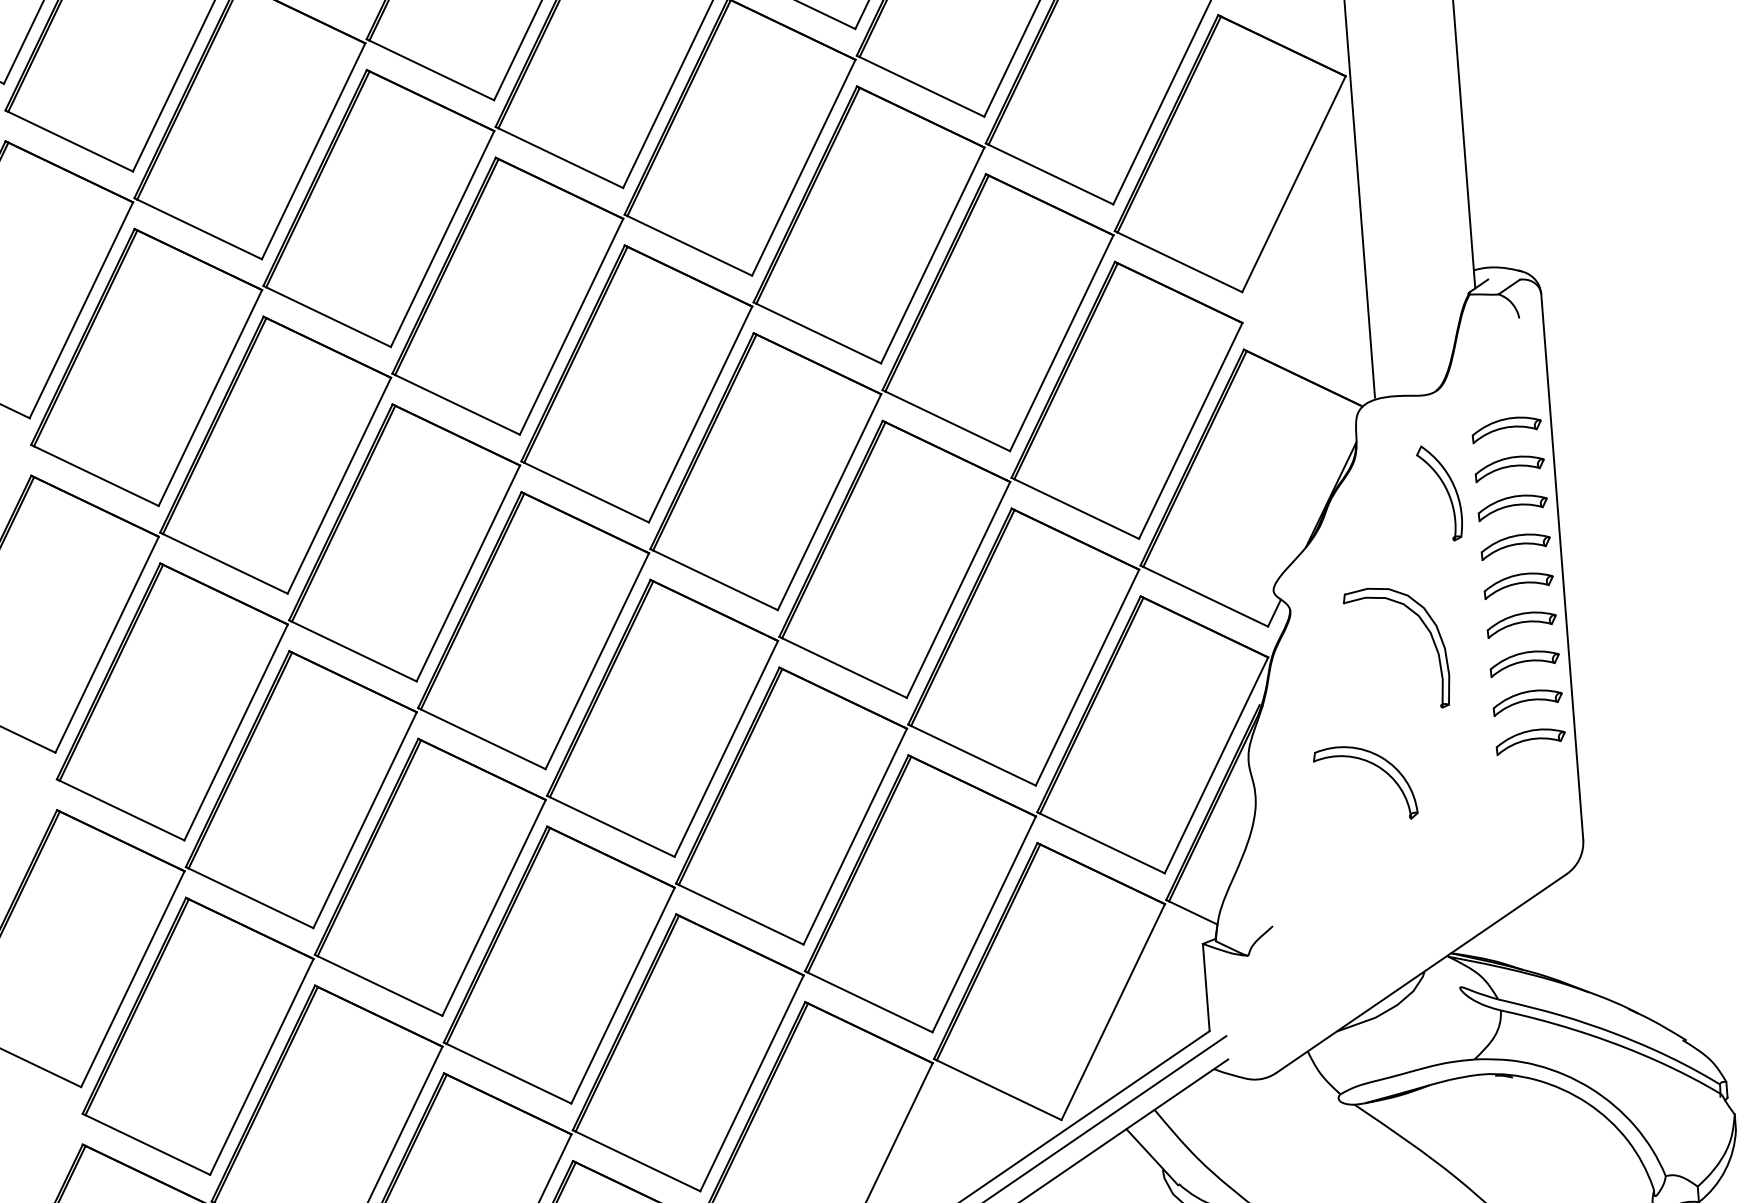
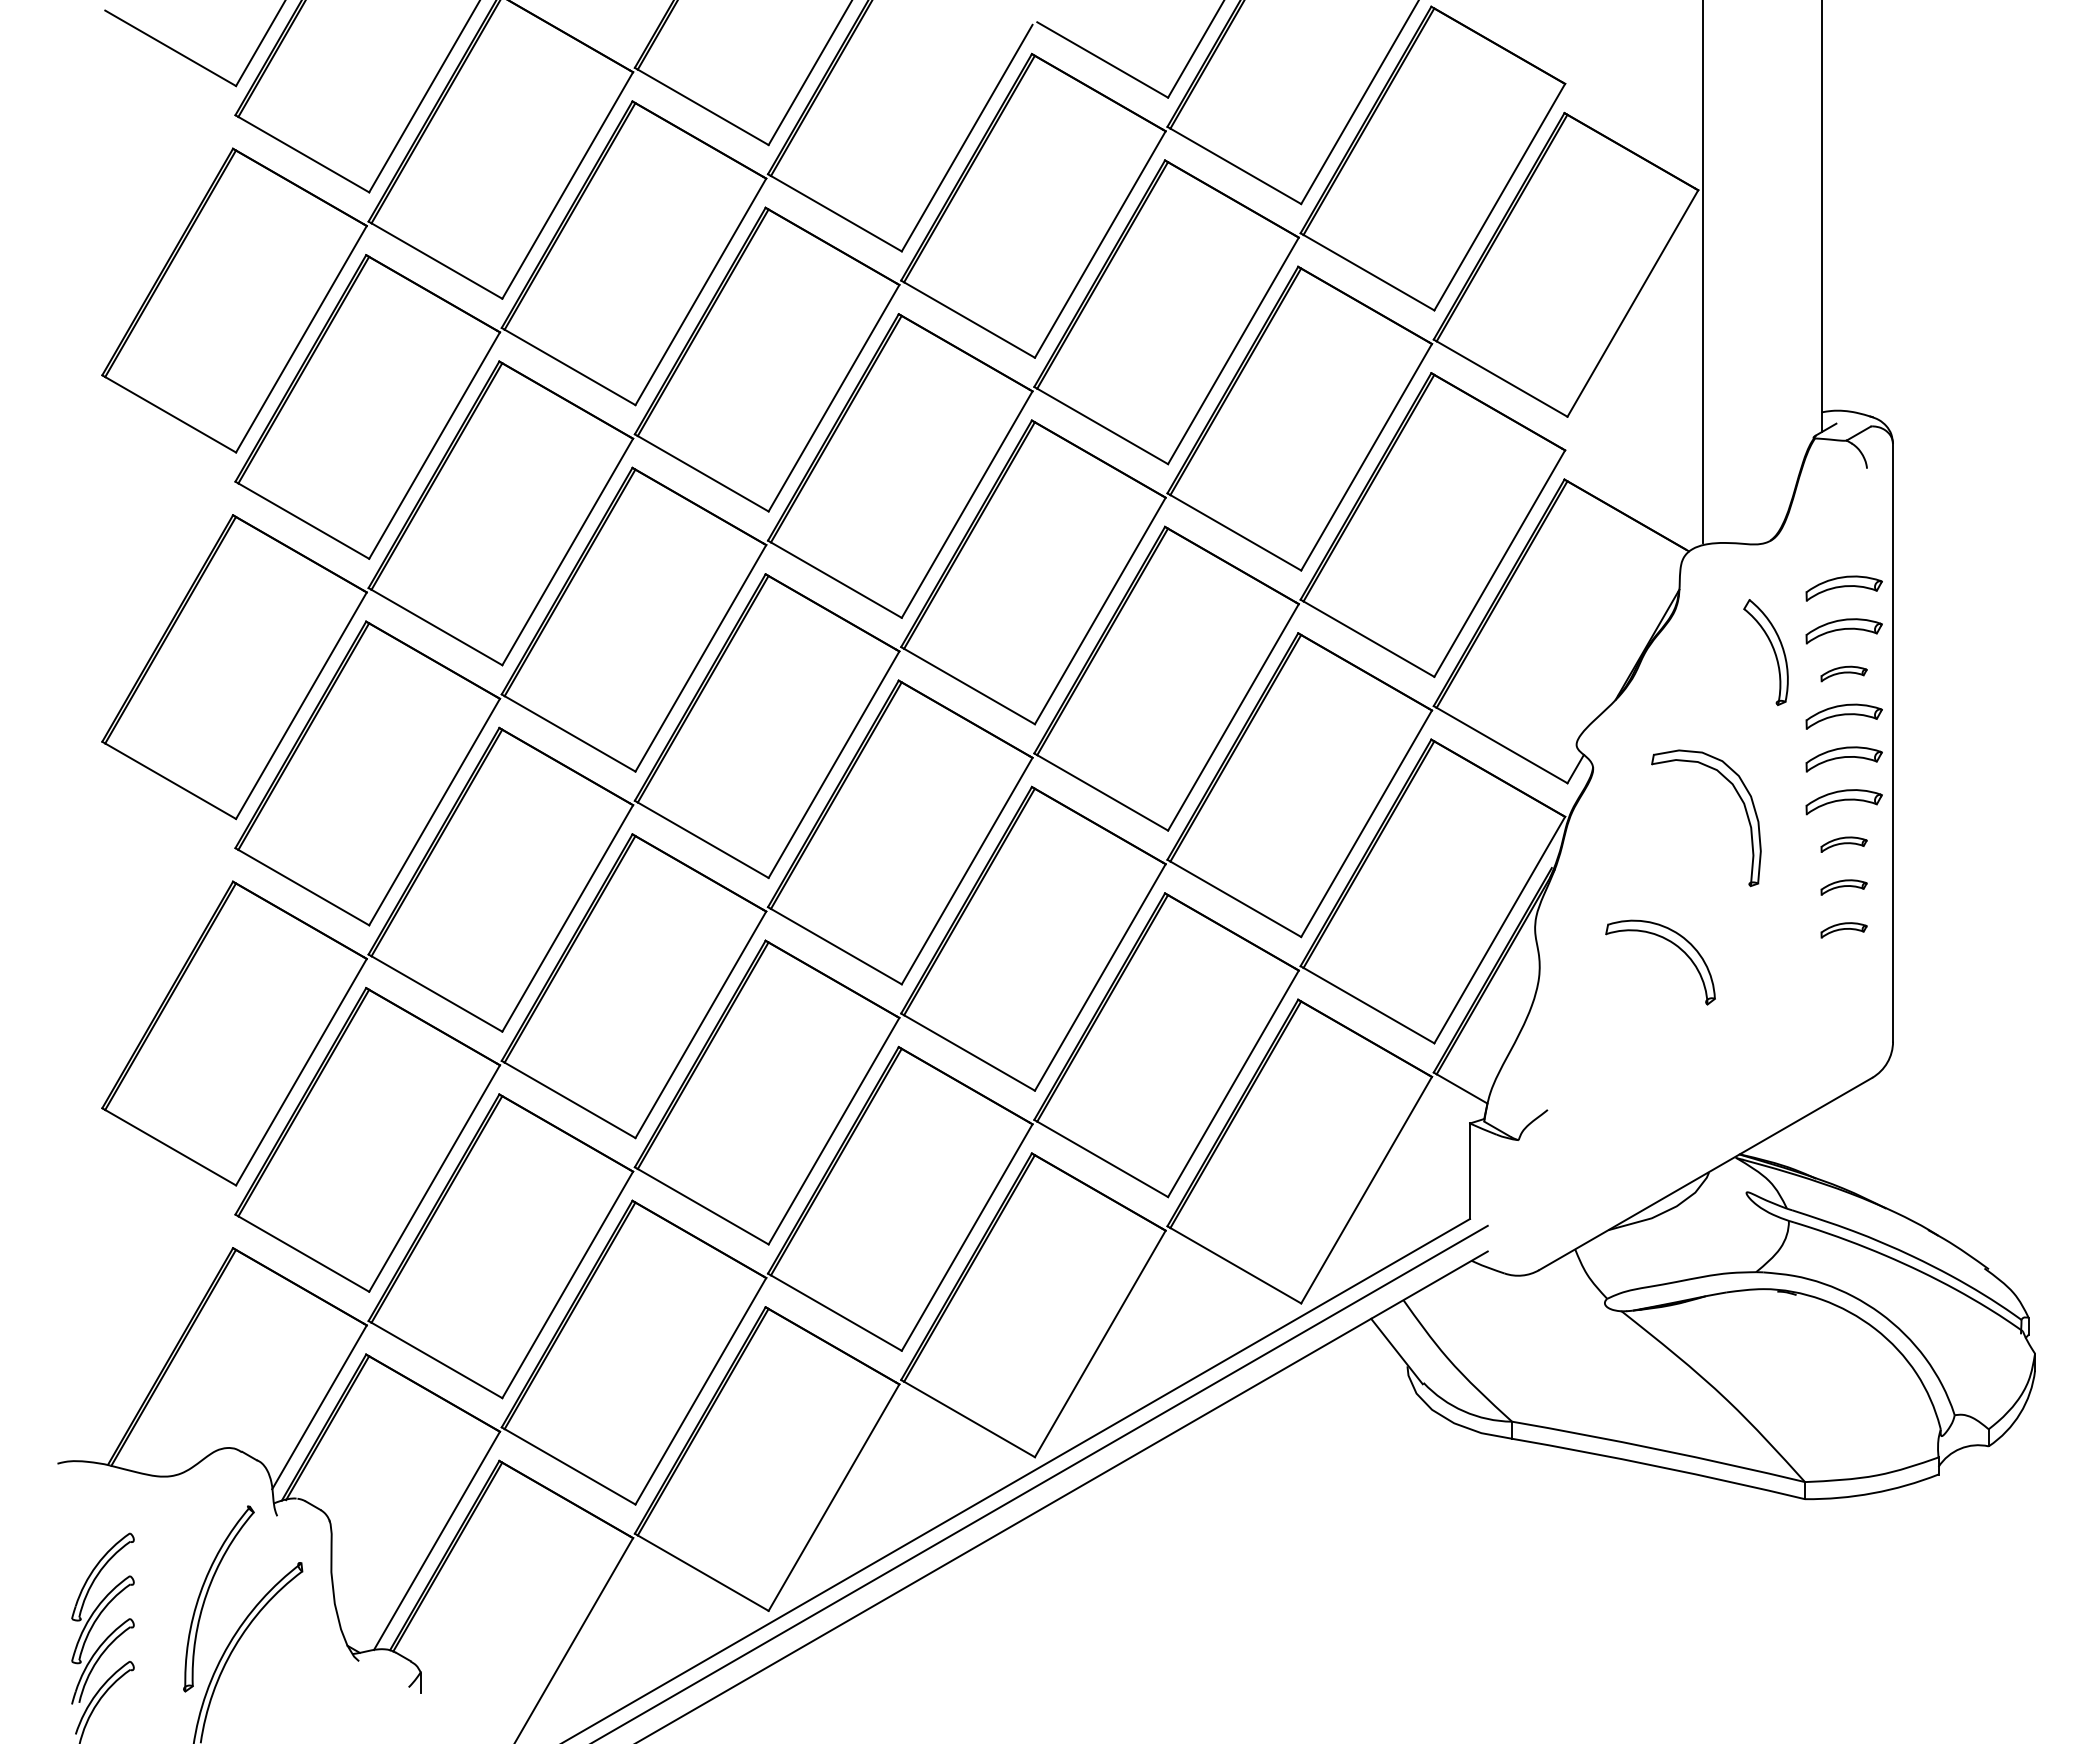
part: (1512, 507) -> (1843, 673), size x0.6
part: (1524, 663) -> (1843, 844), size x0.6
part: (1527, 702) -> (1843, 887), size x0.6
part: (1530, 741) -> (1843, 930), size x0.6

